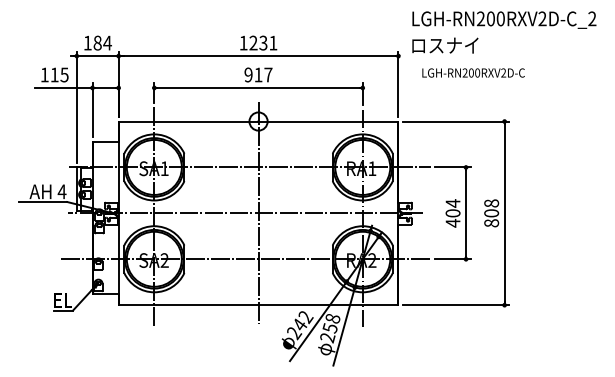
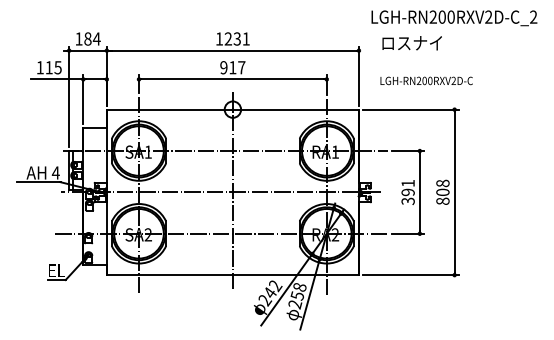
text: (444, 45) -> (411, 43), moved
text: (473, 72) -> (426, 80), moved
text: (452, 213) -> (407, 192), 404 -> 391

